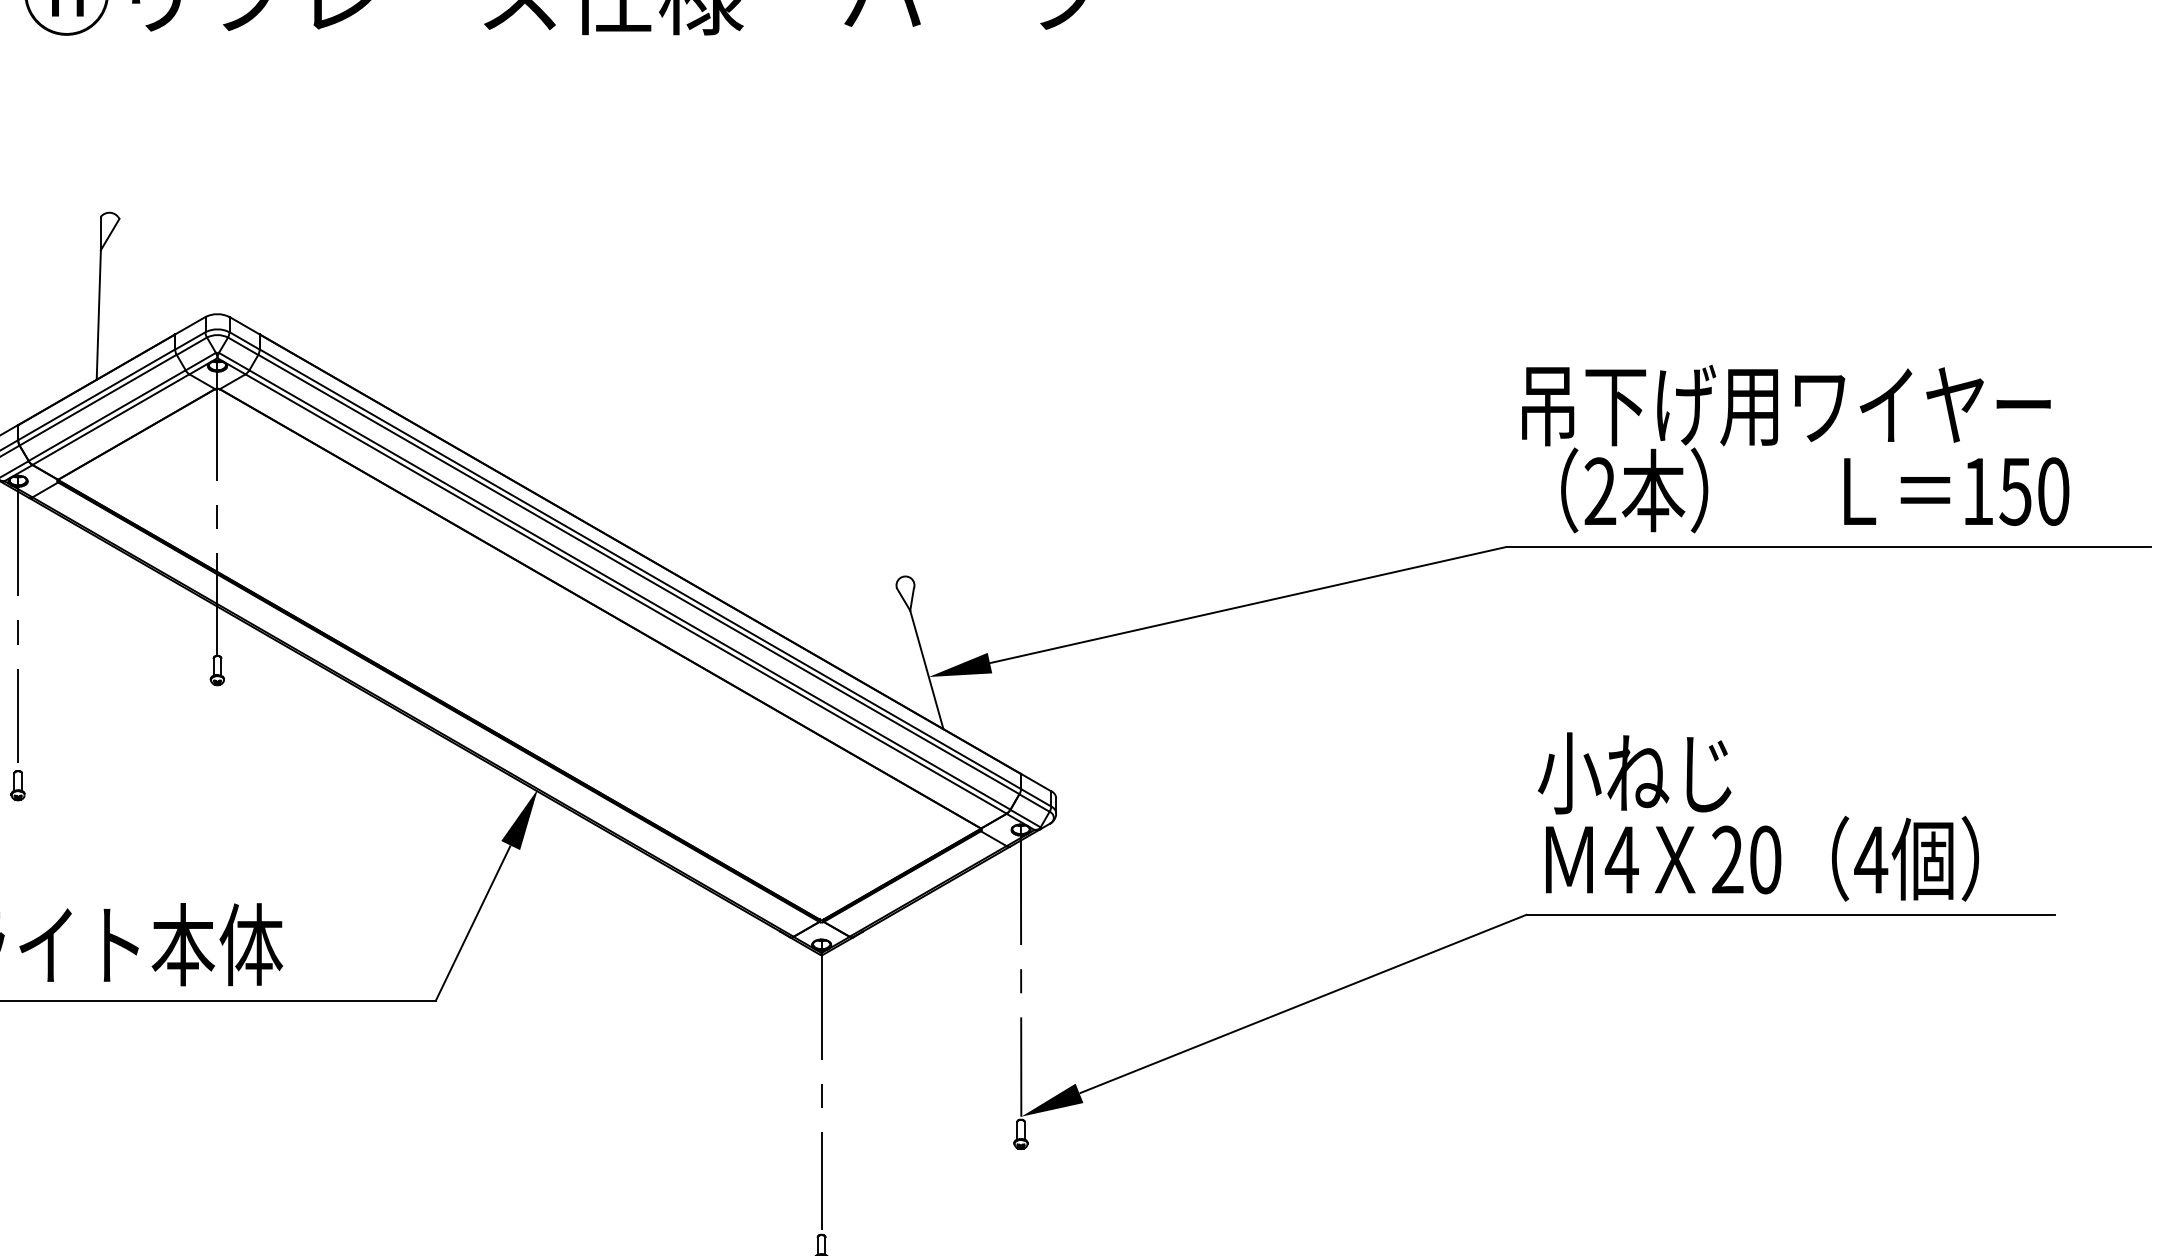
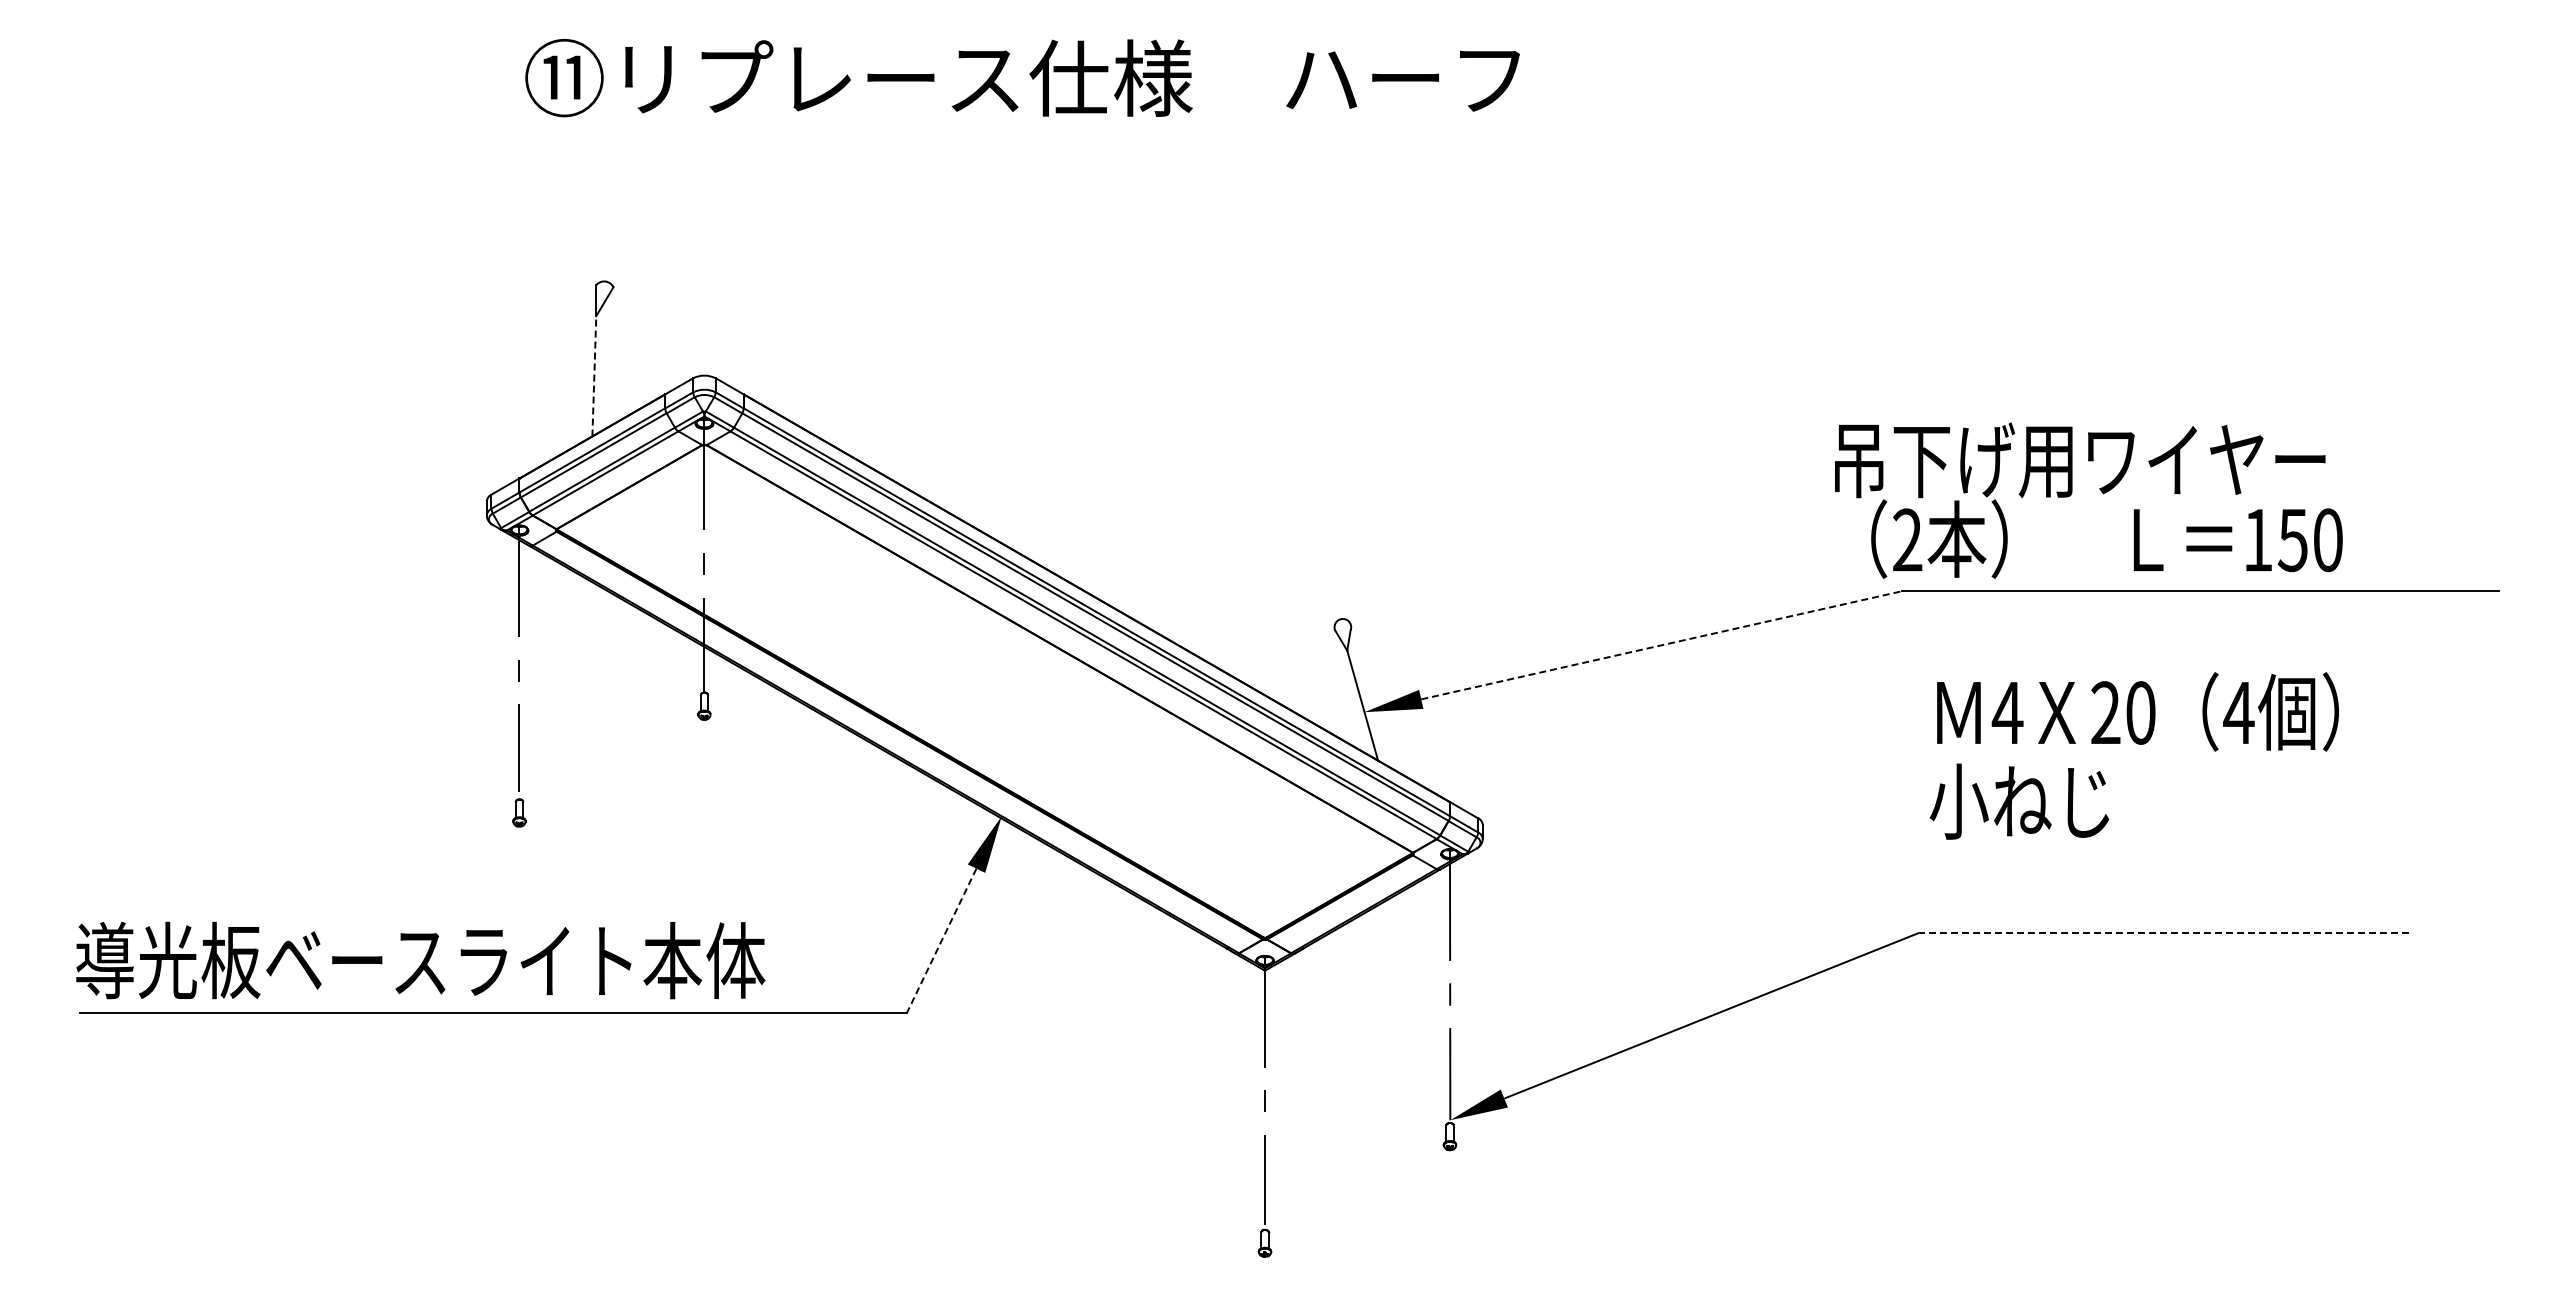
line: (98, 314) -> (594, 375), solid -> dashed
text: (1795, 448) -> (2088, 500), moved
line: (1248, 605) -> (1661, 645), solid -> dashed
text: (1761, 858) -> (2137, 711), moved
line: (1790, 914) -> (2164, 932), solid -> dashed
line: (472, 922) -> (941, 940), solid -> dashed

